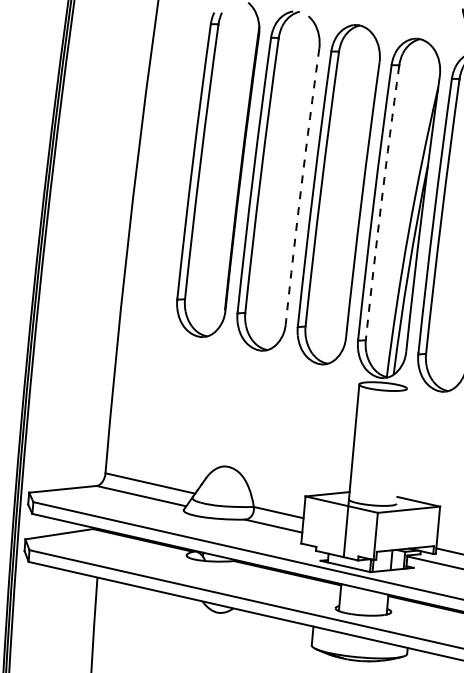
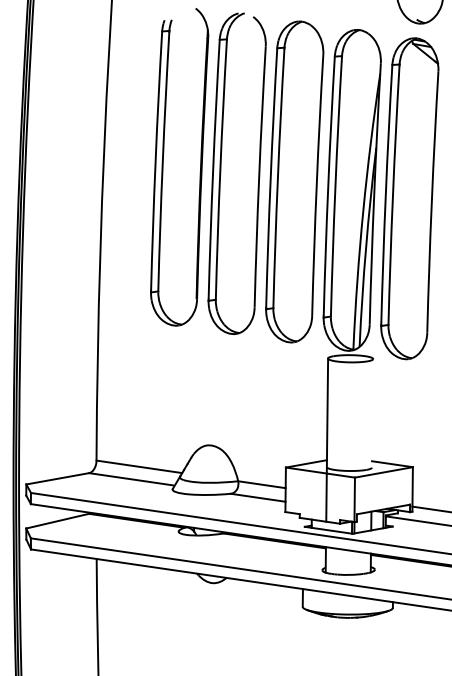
arc: (301, 186) -> (259, 177), dashed -> solid
arc: (381, 202) -> (335, 186), dashed -> solid

